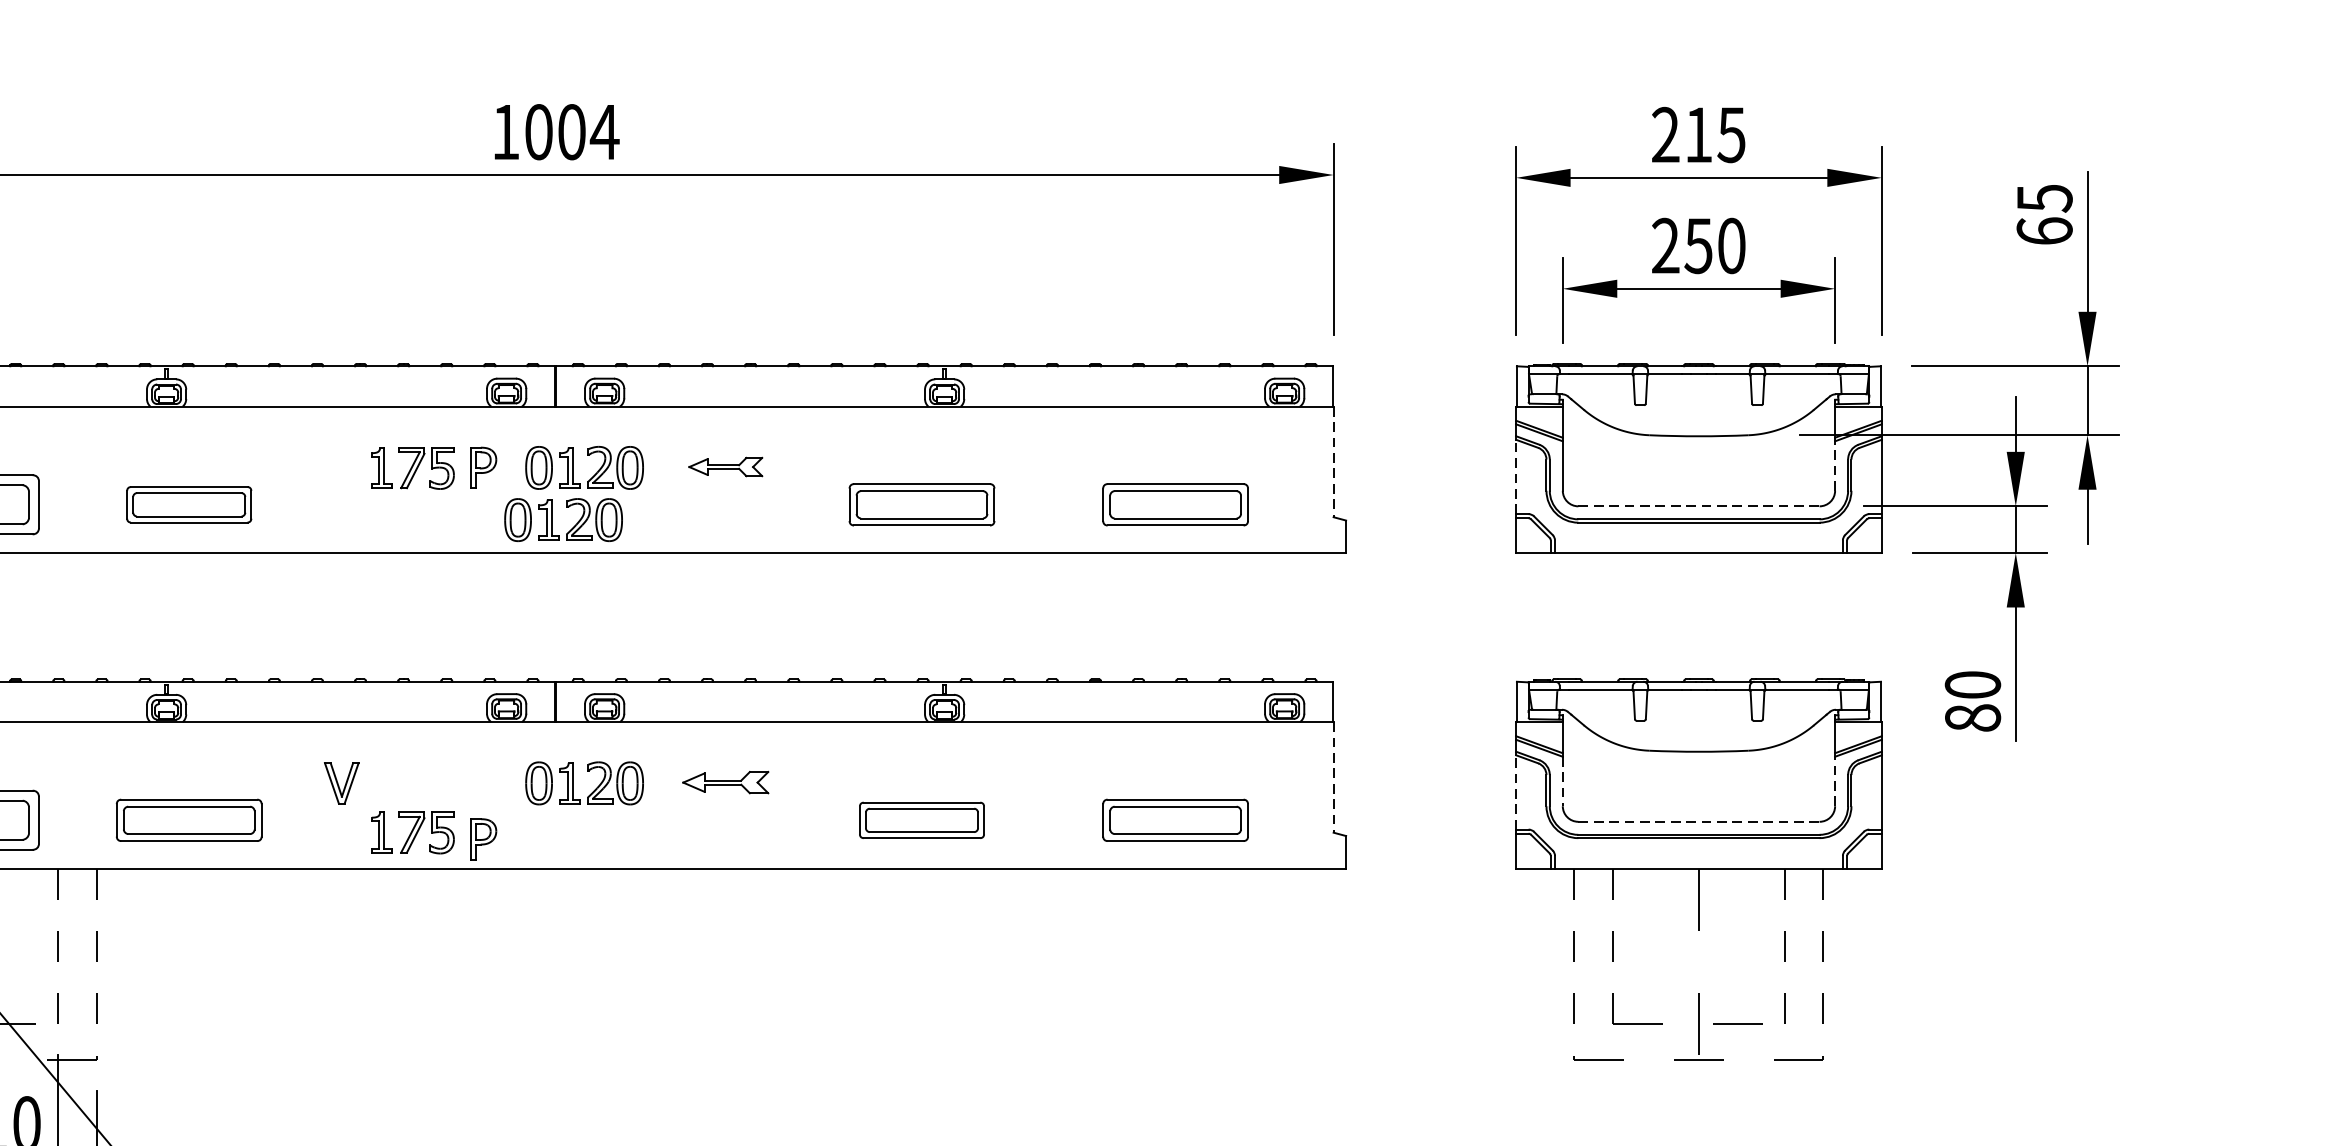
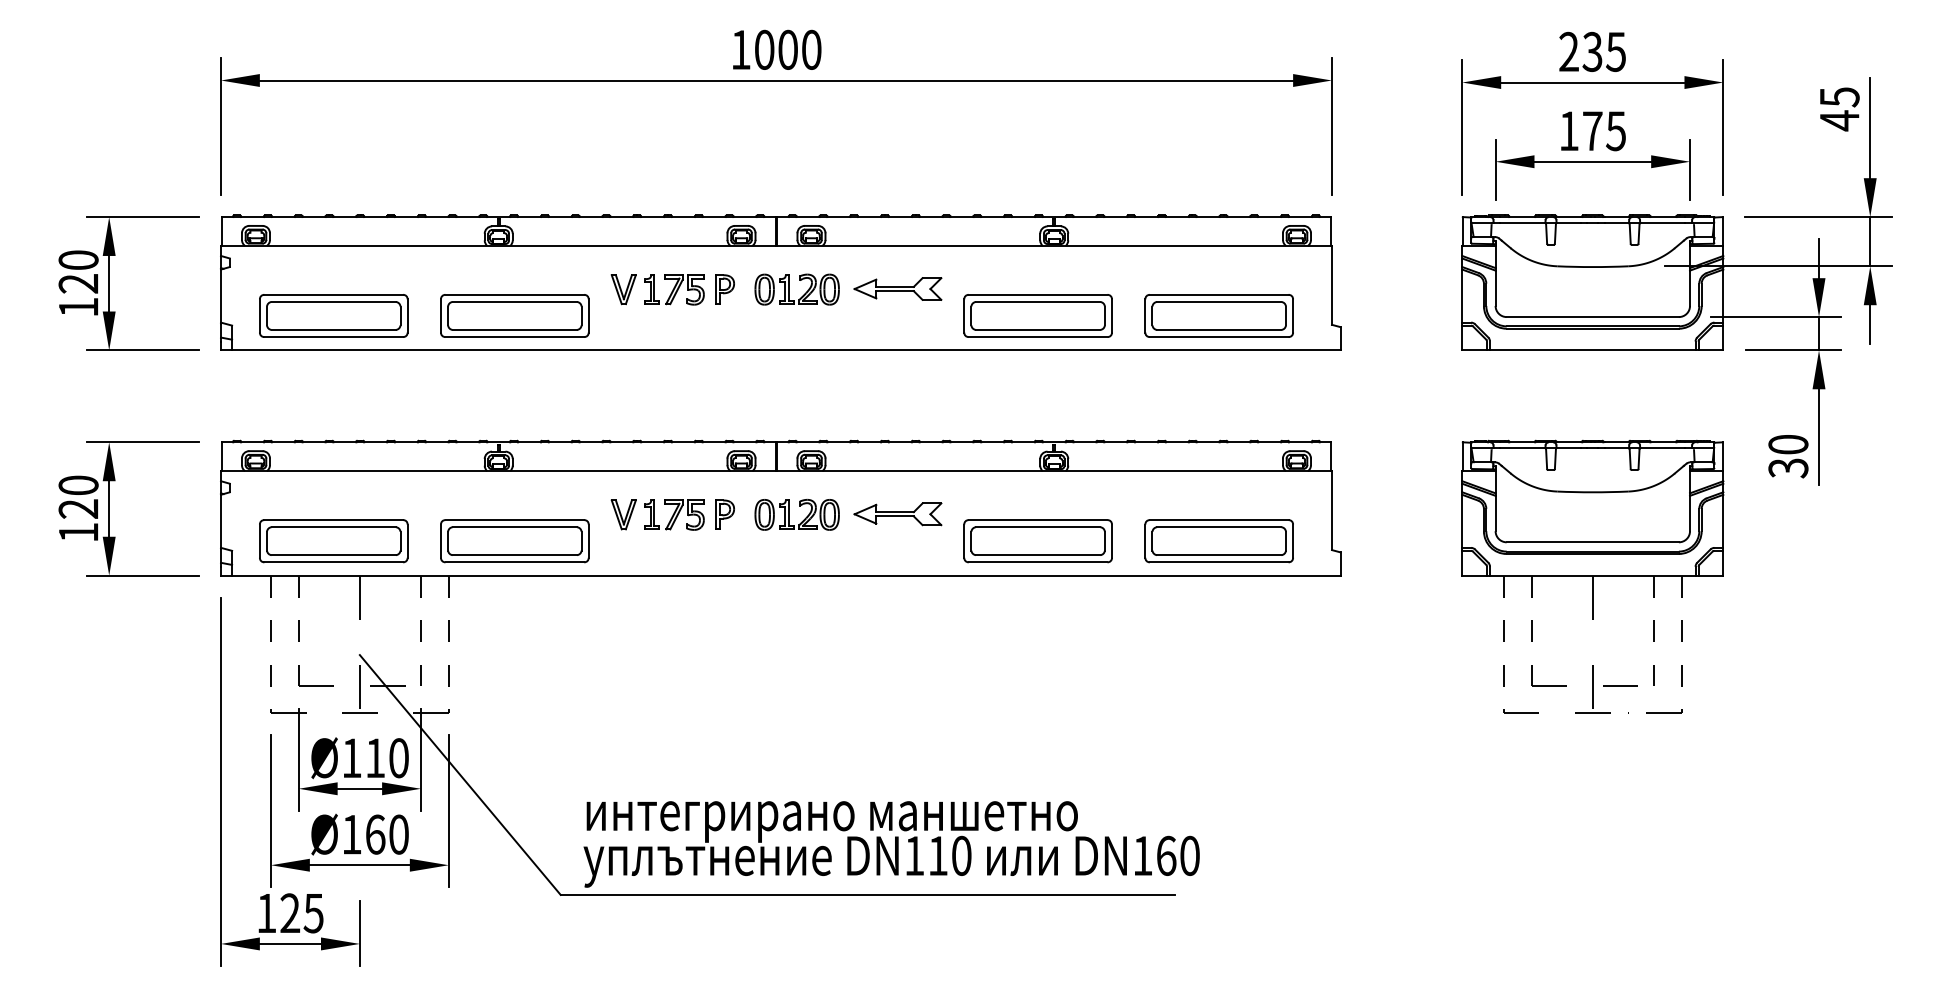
text: (604, 131) -> (811, 49), 1004 -> 1000
text: (1698, 134) -> (1592, 51), 215 -> 235
text: (2044, 231) -> (1839, 120), 65 -> 45
text: (1698, 246) -> (1592, 131), 250 -> 175
line: (1332, 462) -> (1331, 285), dashed -> solid
part: (725, 466) -> (897, 288), size x1.67
line: (1835, 466) -> (1690, 288), dashed -> solid
part: (341, 467) -> (623, 289), added
line: (1516, 477) -> (1462, 296), dashed -> solid
part: (188, 504) -> (514, 315), size x1.67
part: (921, 504) -> (1037, 315), size x1.43
part: (1174, 504) -> (1218, 315), size x1.43
line: (1699, 506) -> (1593, 317), dashed -> solid
part: (552, 519) -> (774, 326), removed
text: (1973, 718) -> (1788, 468), 80 -> 30
line: (1332, 778) -> (1331, 511), dashed -> solid
line: (1562, 781) -> (1495, 513), dashed -> solid
line: (1835, 781) -> (1690, 513), dashed -> solid
part: (725, 782) -> (897, 514), size x1.43
line: (1516, 792) -> (1462, 521), dashed -> solid
part: (188, 820) -> (514, 541), size x1.43
part: (921, 820) -> (1037, 541), size x1.67
part: (1174, 820) -> (1218, 541), size x1.43
line: (1699, 822) -> (1593, 542), dashed -> solid
part: (412, 831) -> (674, 514), moved
part: (482, 838) -> (724, 514), moved

